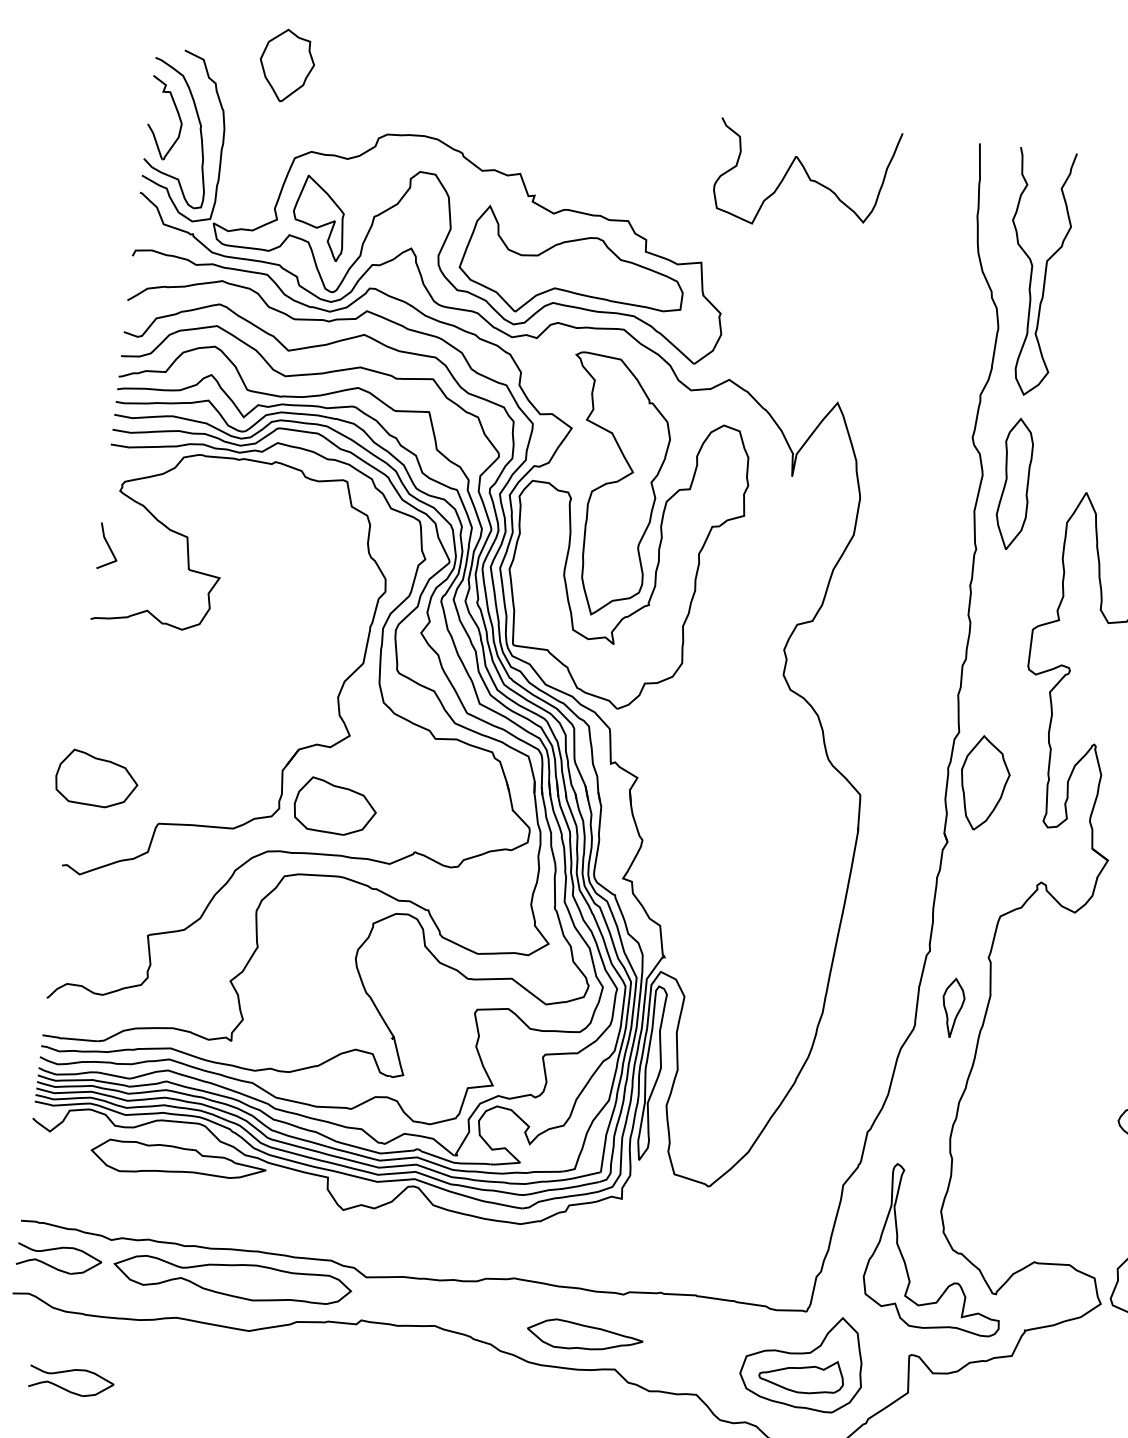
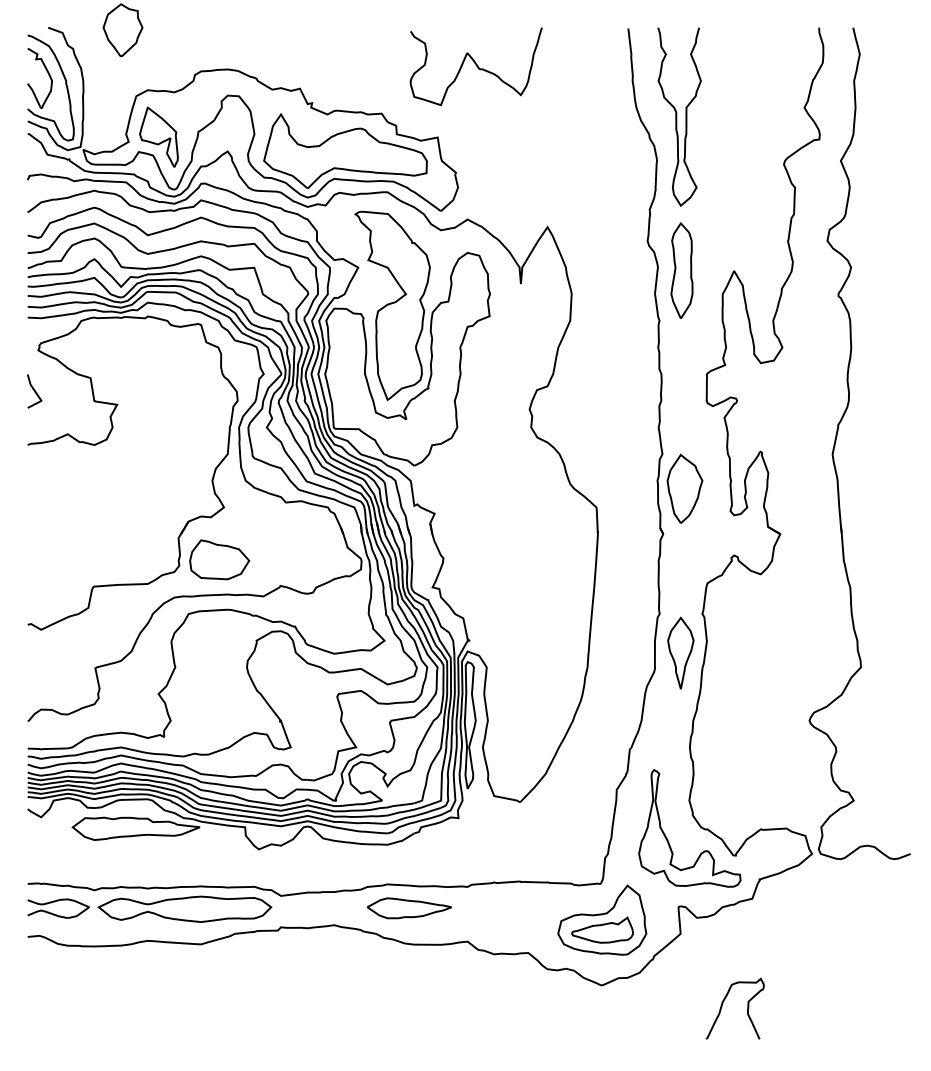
curve: (805, 174) -> (475, 65), moved
part: (96, 778) -> (45, 559), removed
part: (952, 1007) -> (680, 652), size x1.67
part: (585, 1336) -> (409, 908), moved
part: (69, 1389) -> (76, 1001), removed

